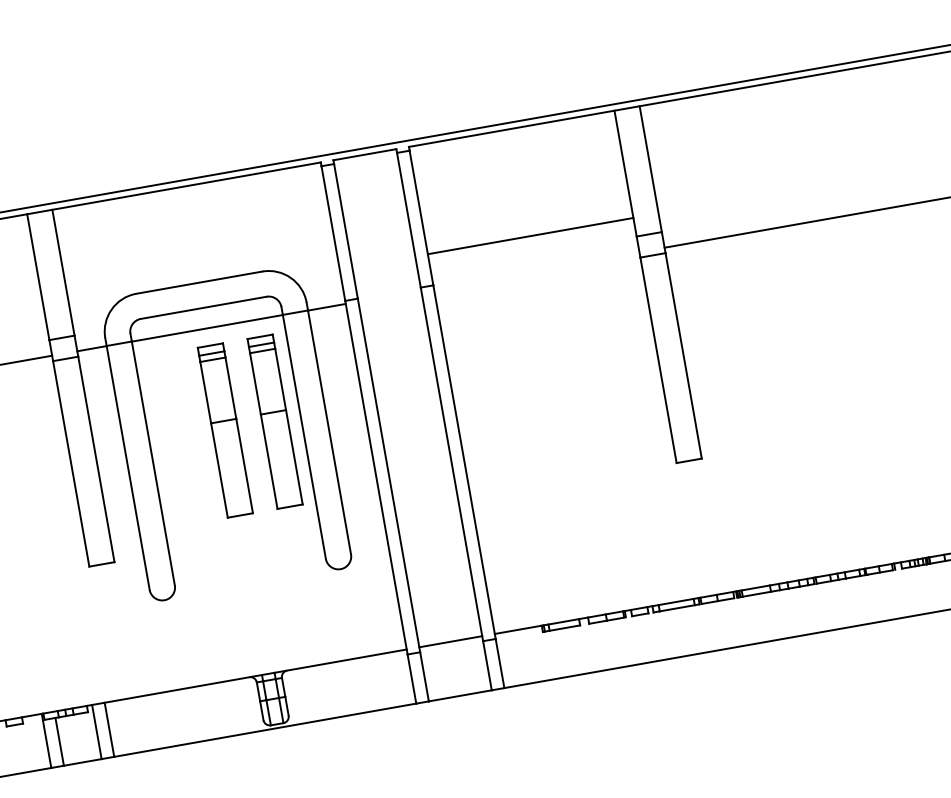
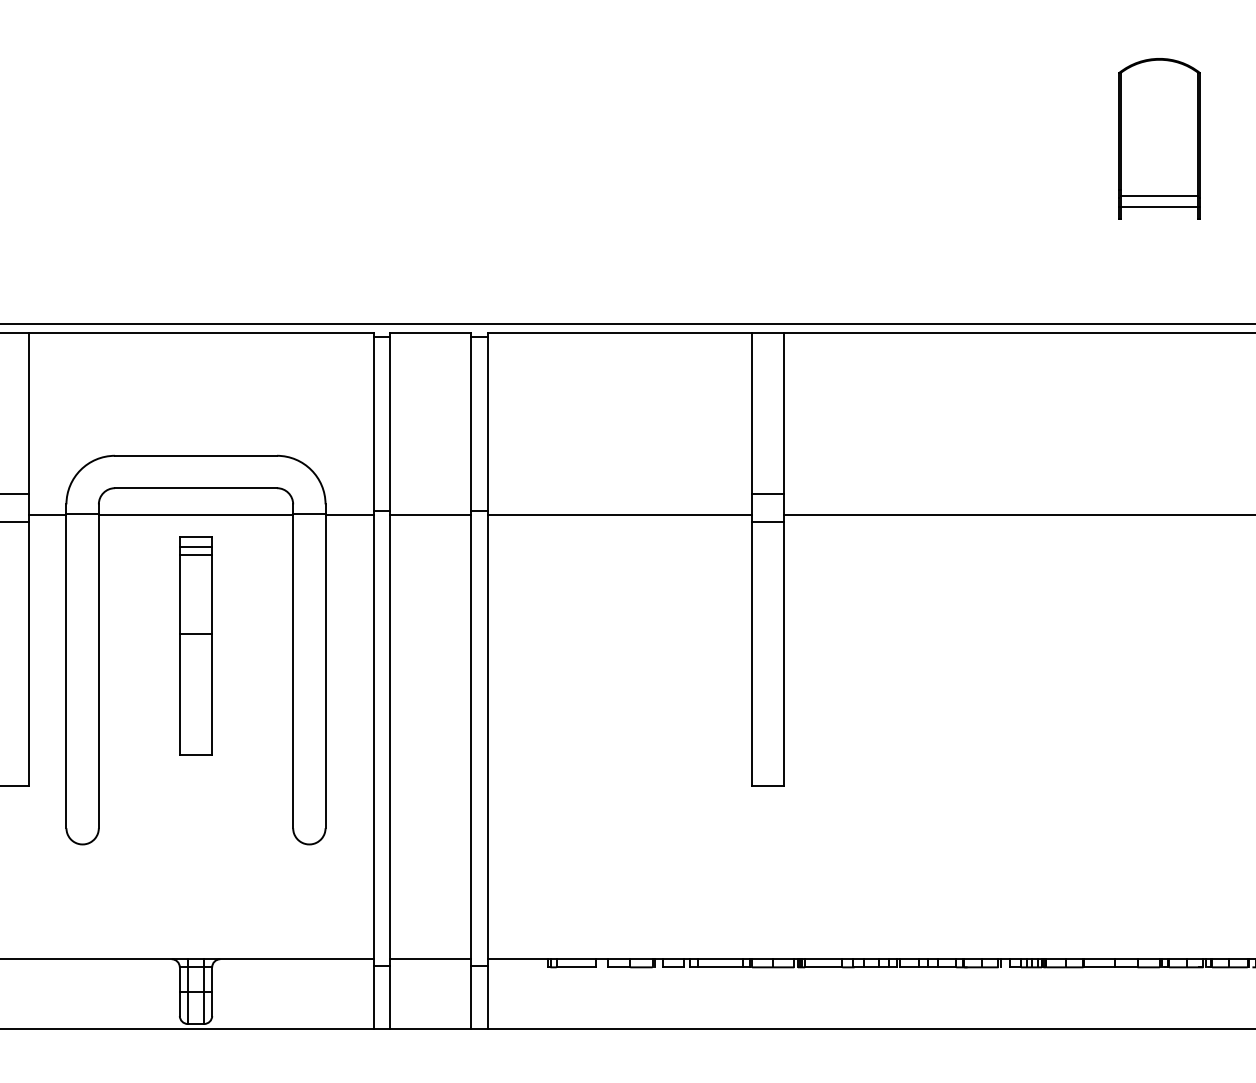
line: (530, 236) -> (619, 514), moved
line: (389, 296) -> (430, 514), added
part: (274, 421) -> (259, 645), removed

